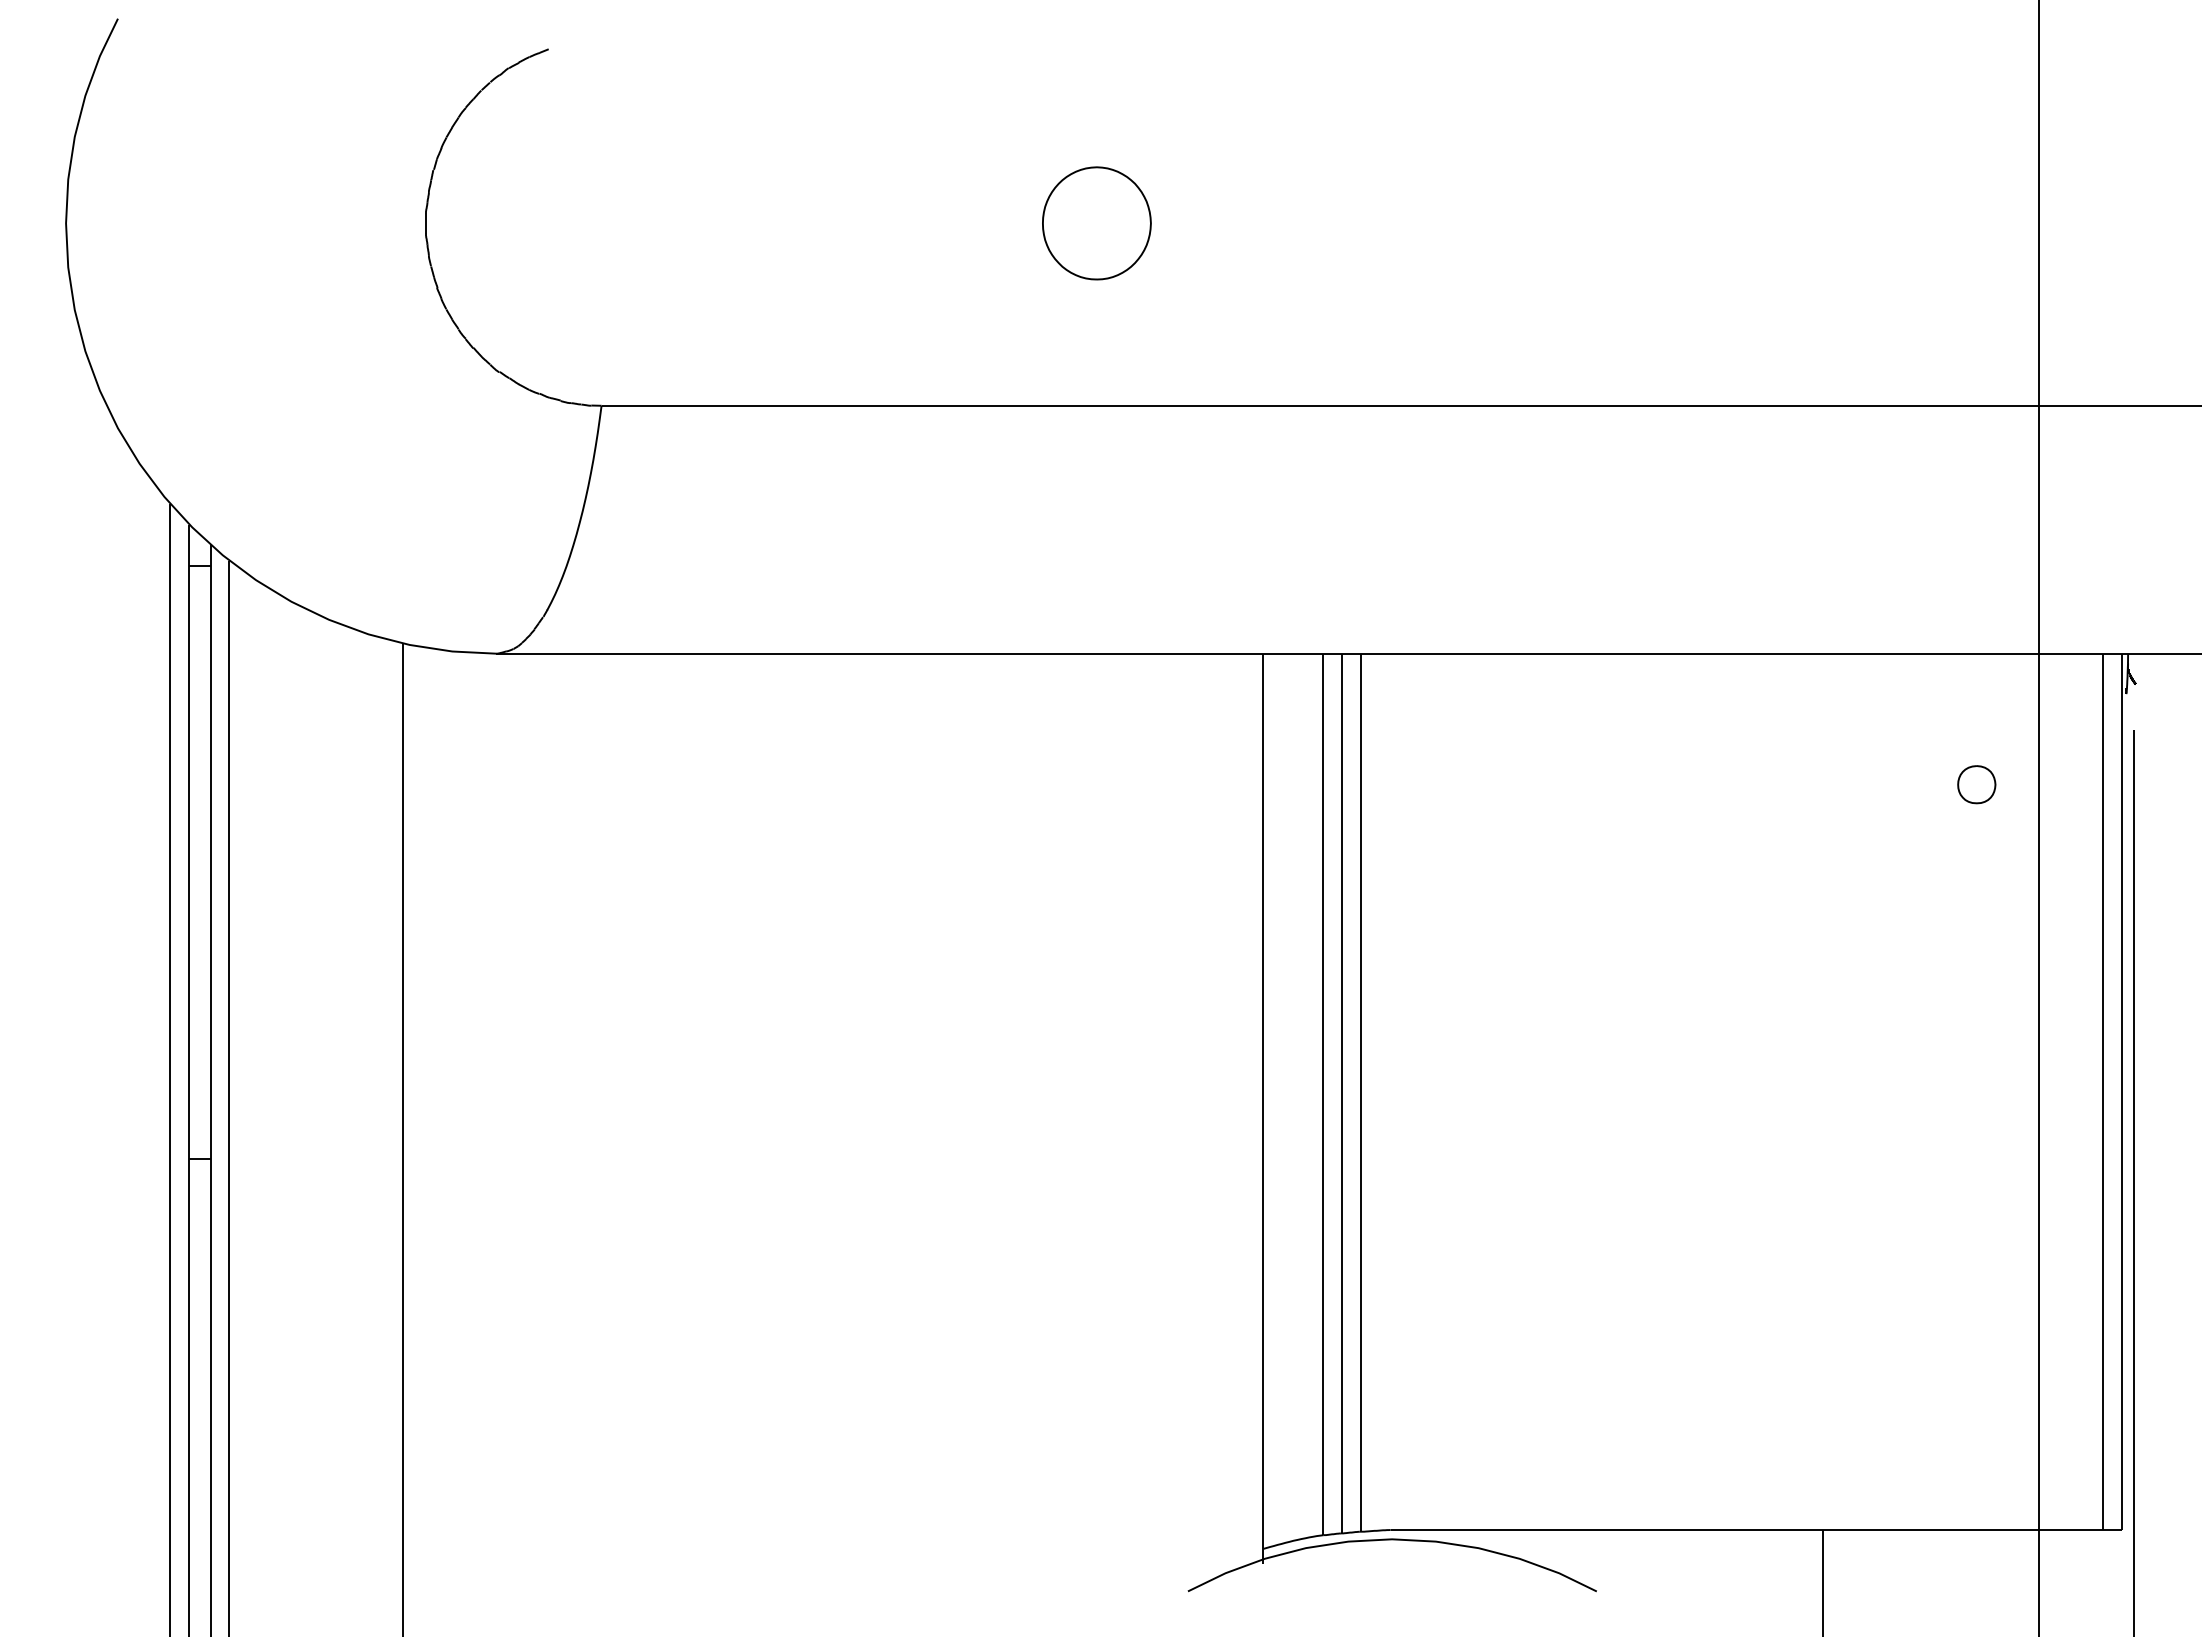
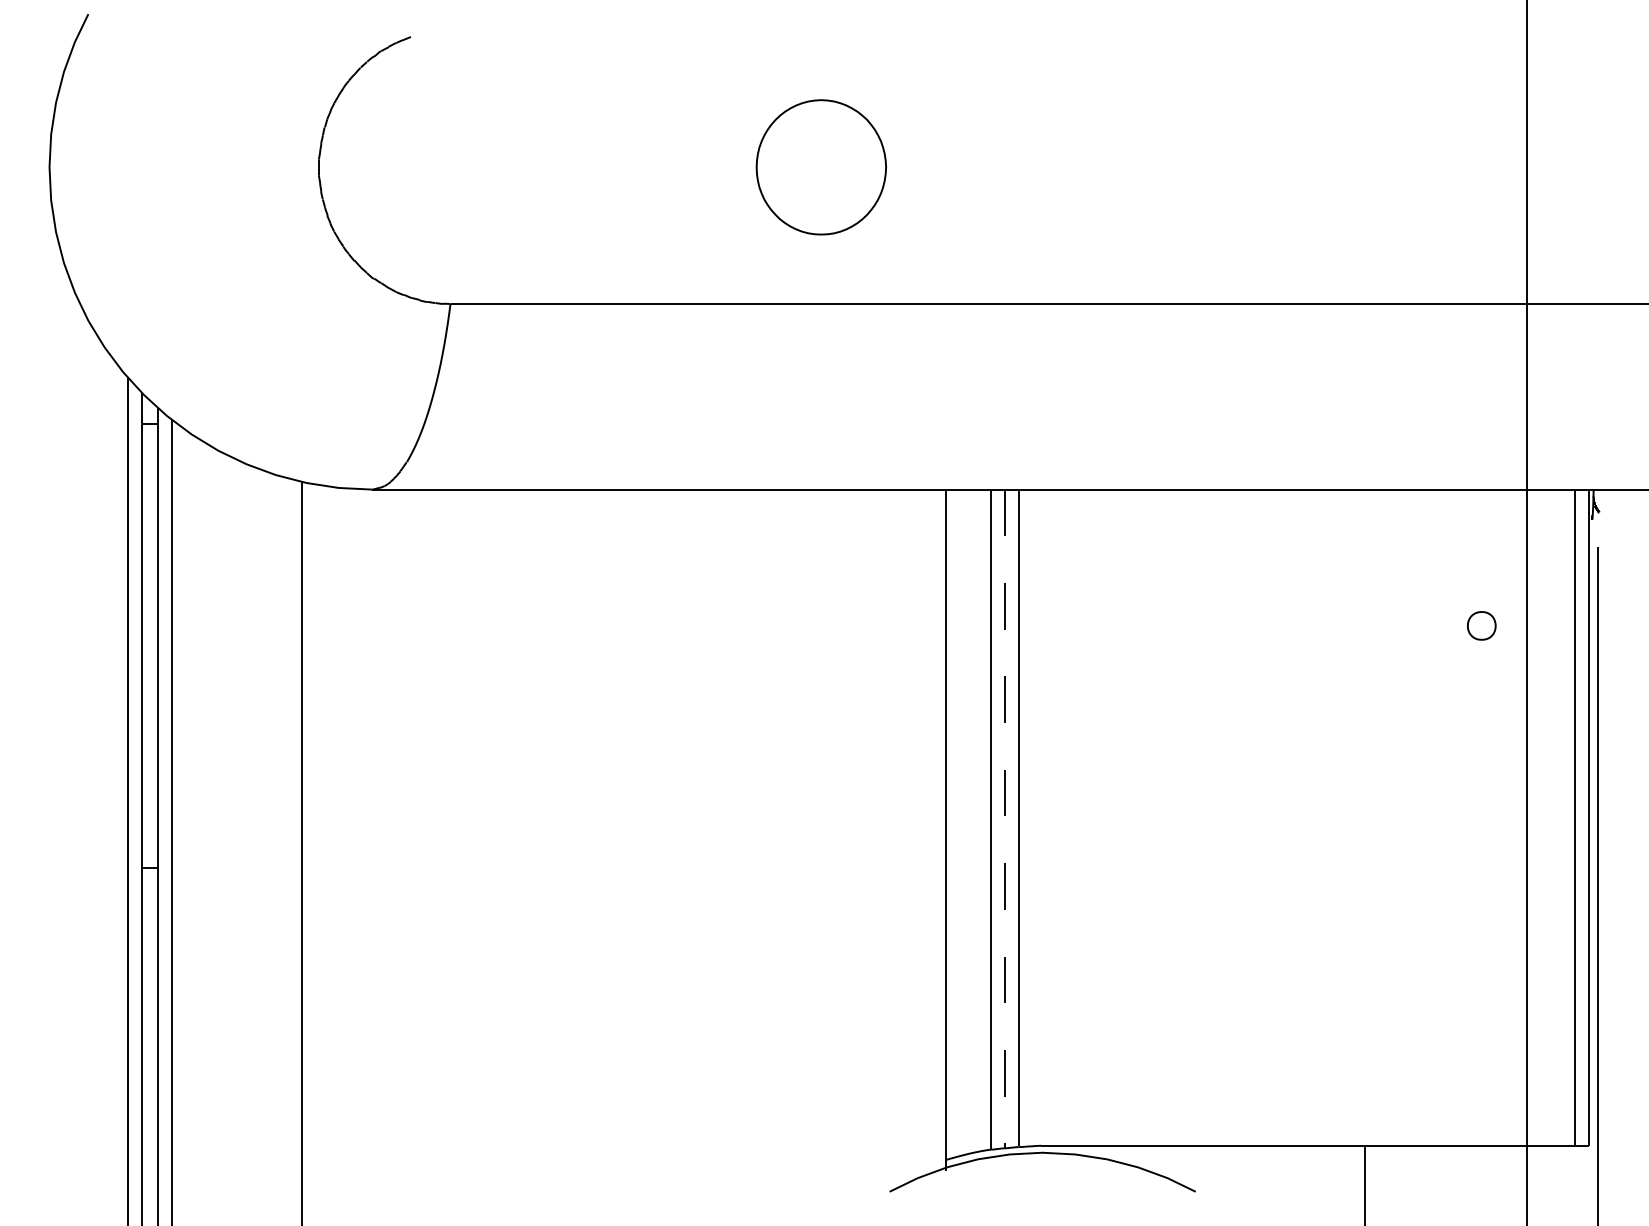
part: (1096, 223) -> (821, 167), size x1.6
part: (1976, 784) -> (1481, 625), moved
line: (1341, 1093) -> (1004, 818), solid -> dashed

